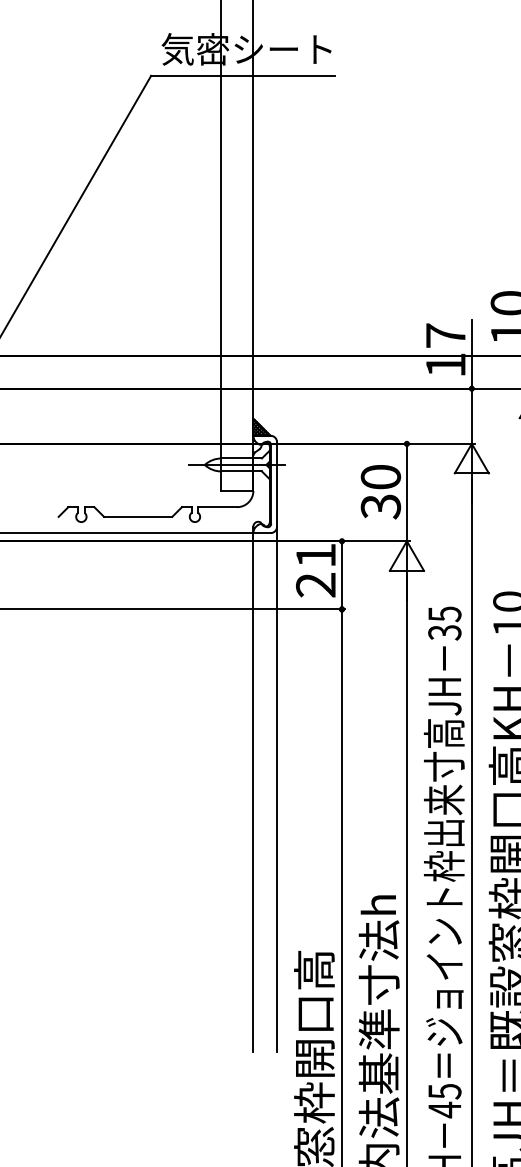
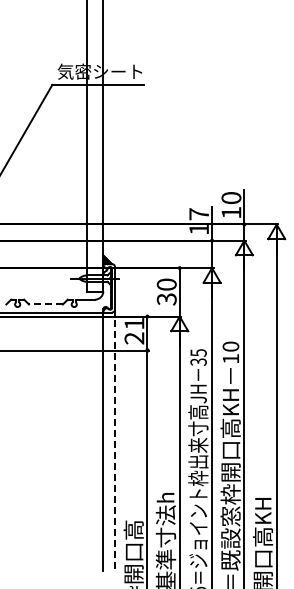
line: (137, 516) -> (45, 304), solid -> dashed
line: (277, 790) -> (115, 440), solid -> dashed

